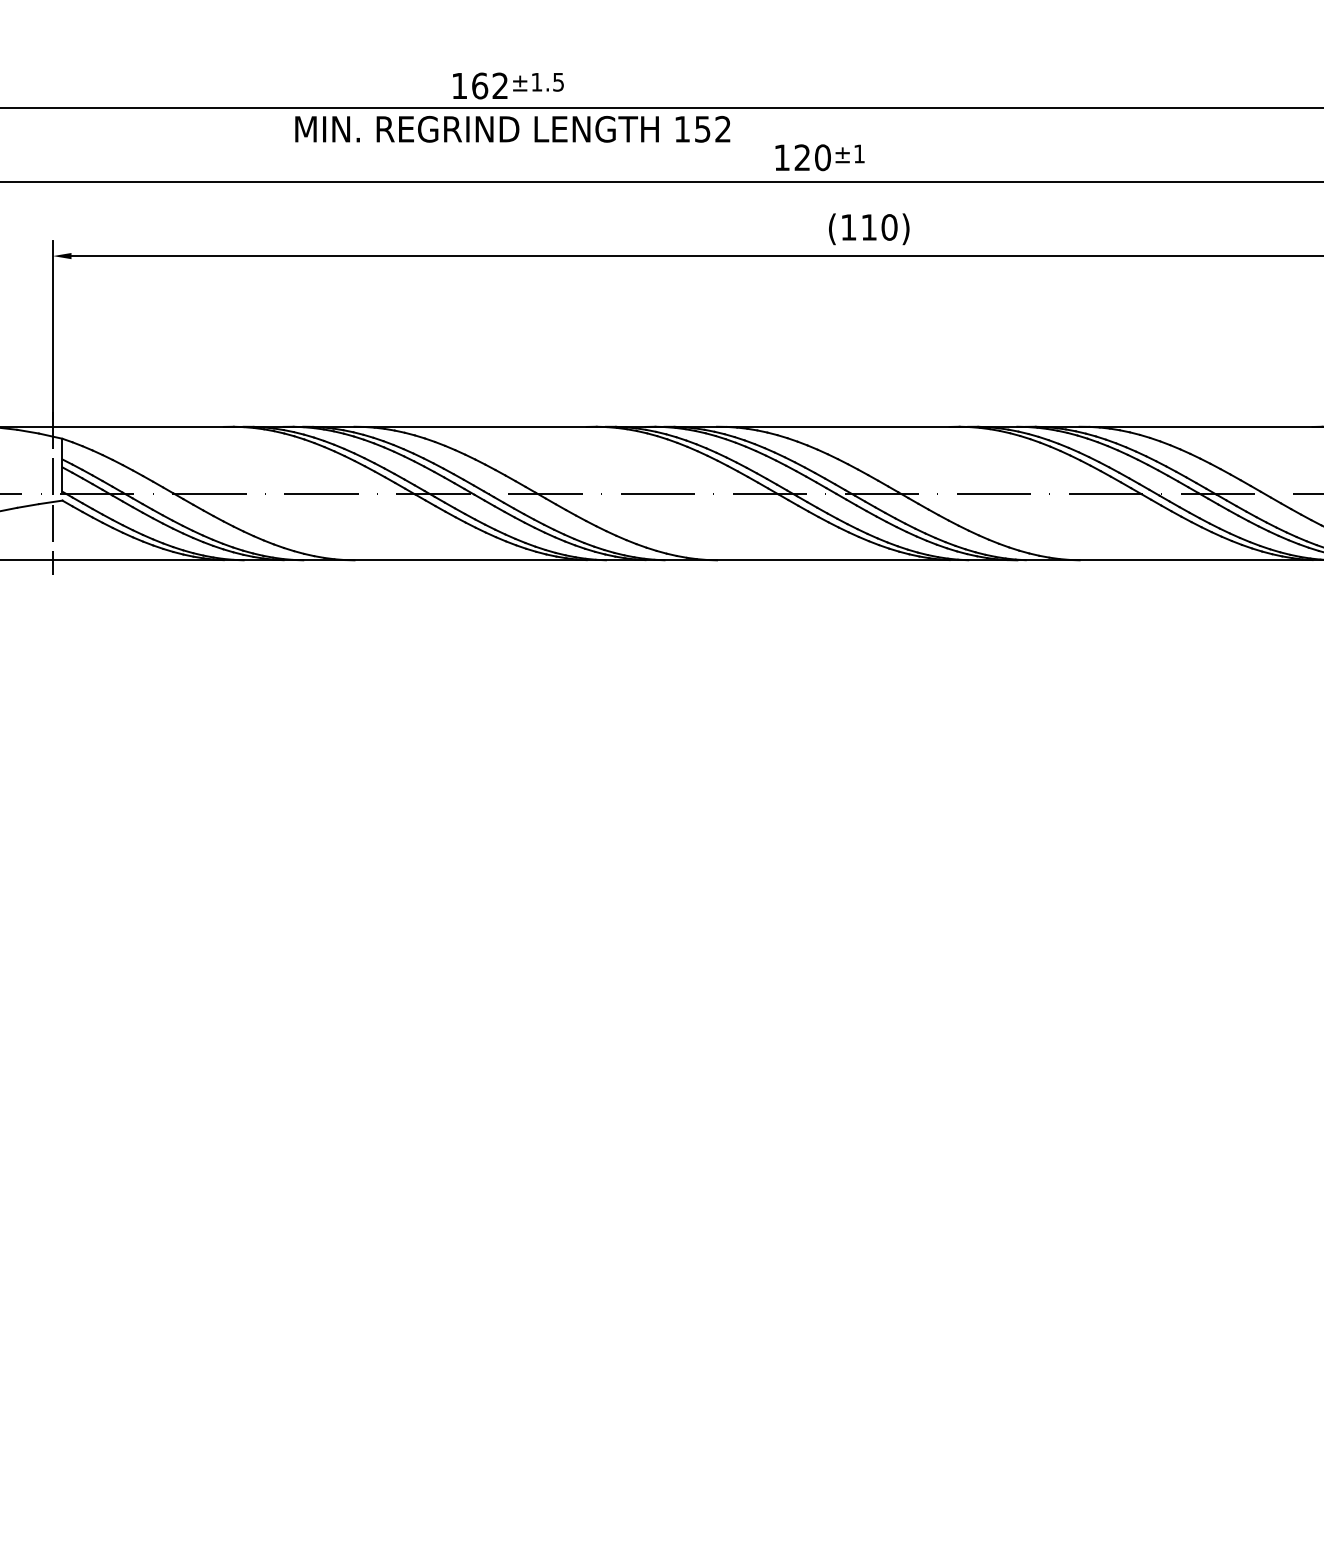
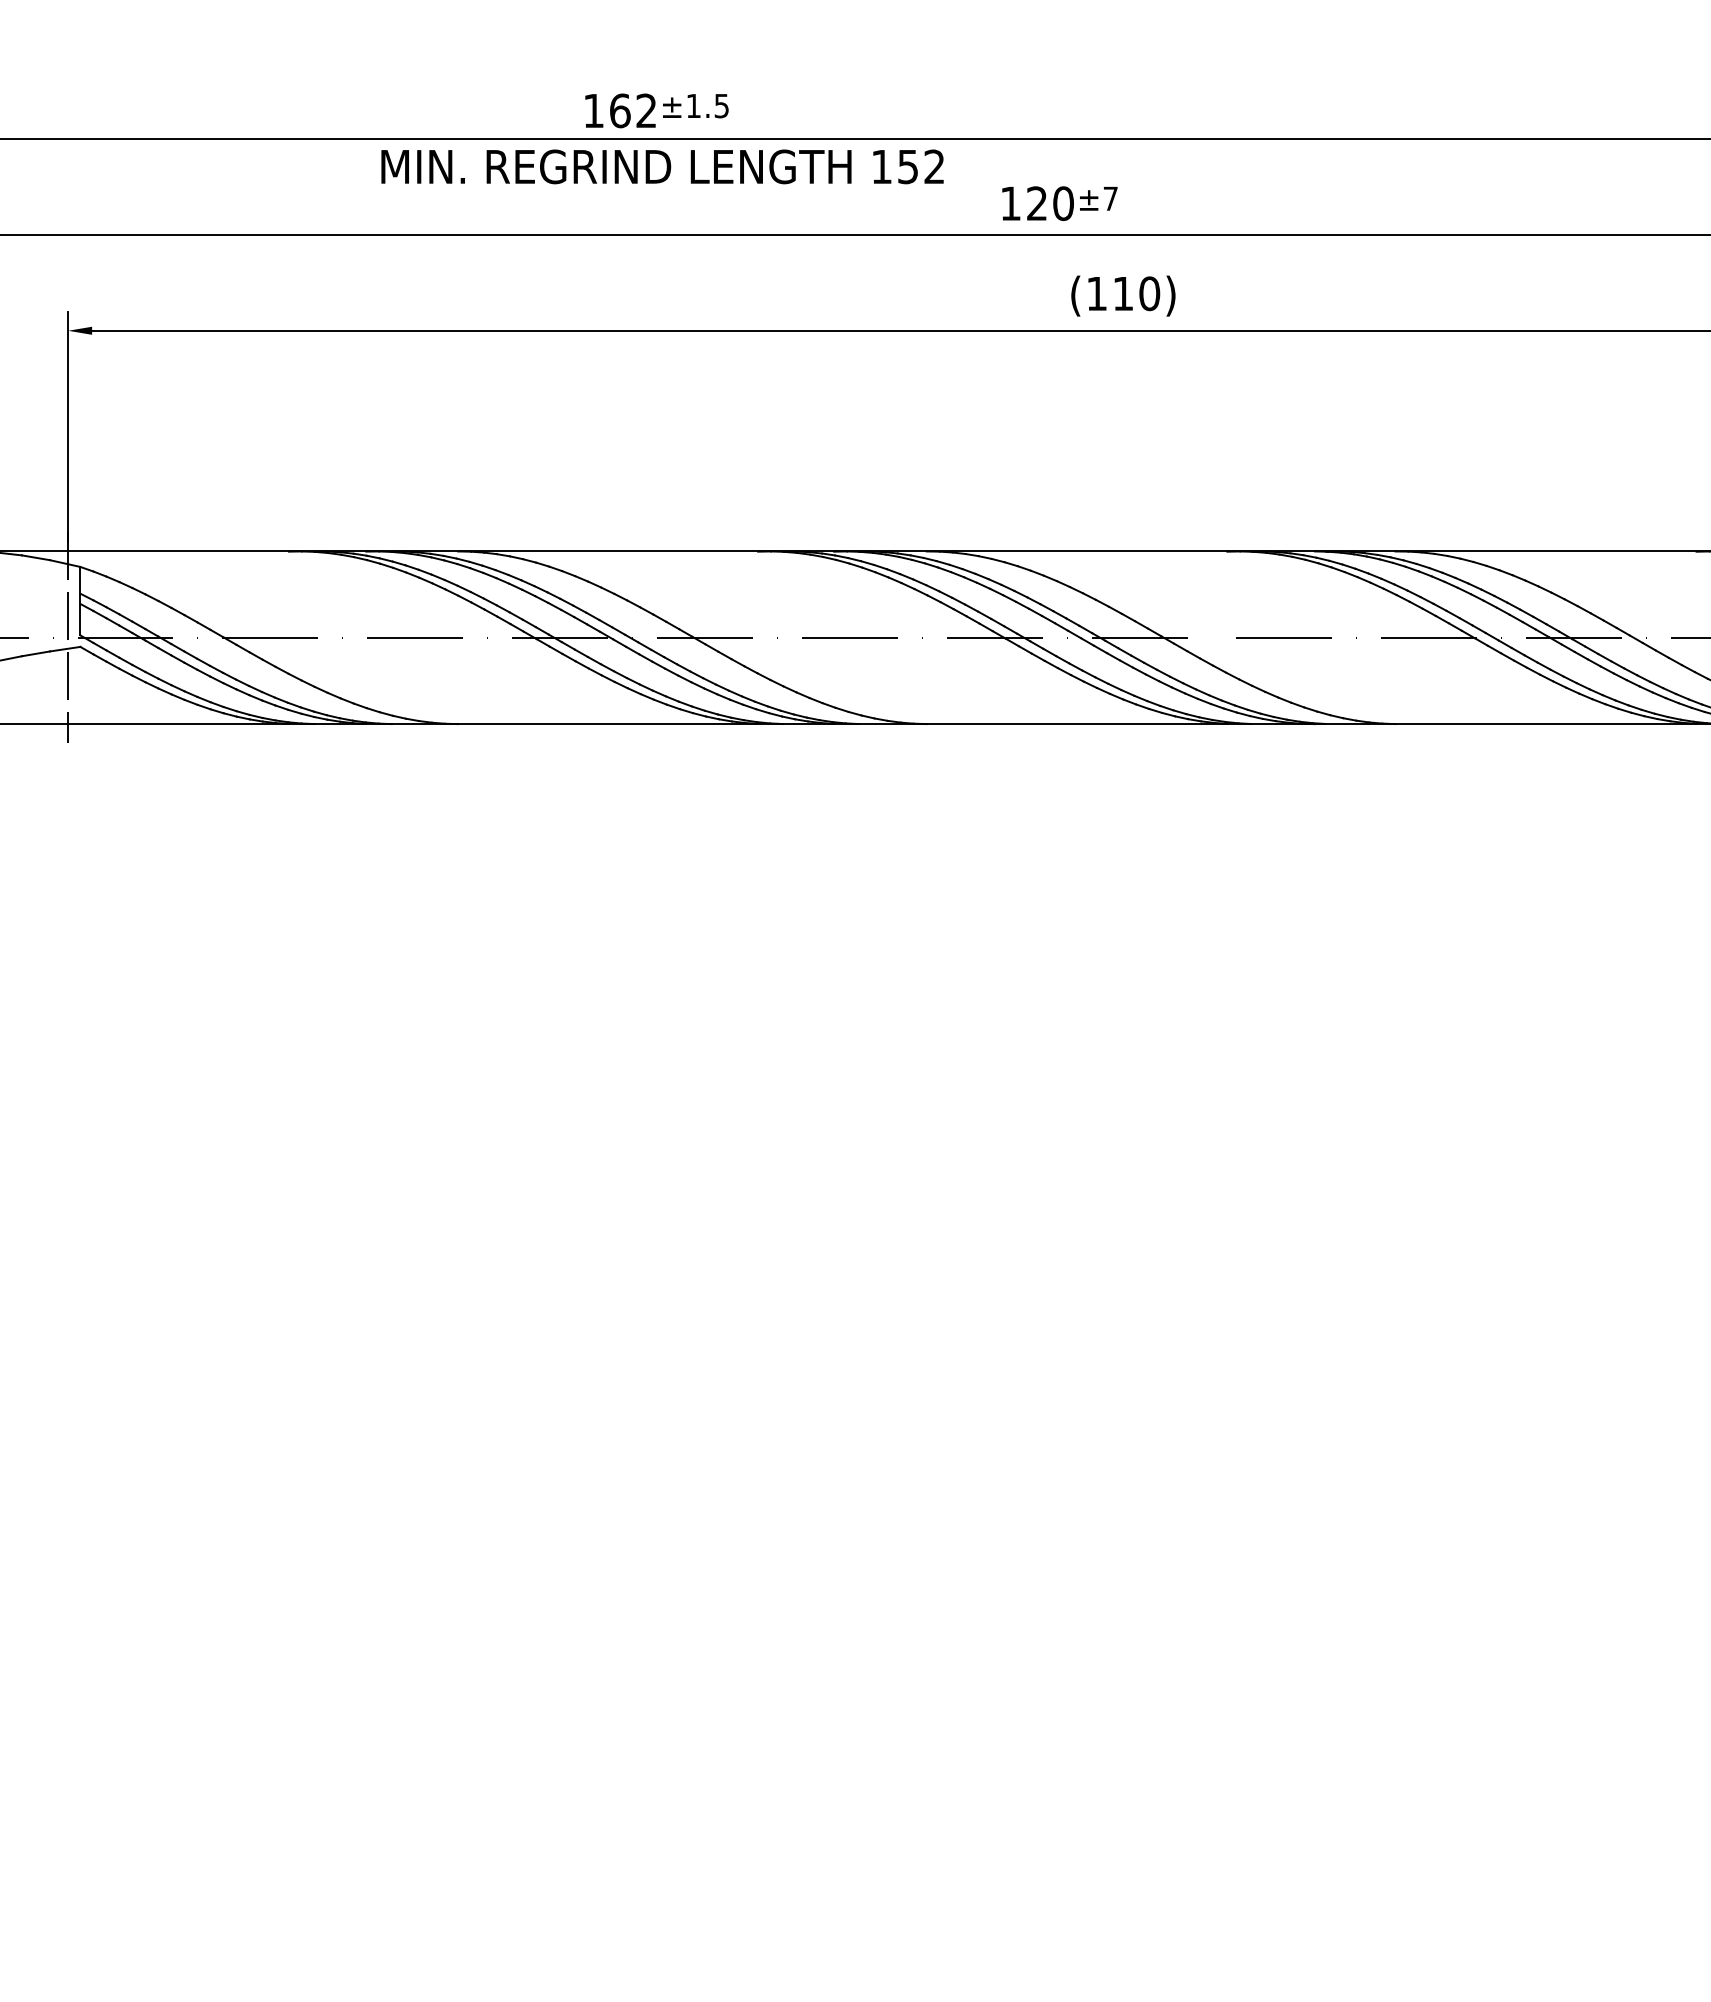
text: (859, 153) -> (1110, 198), ±1 -> ±7

